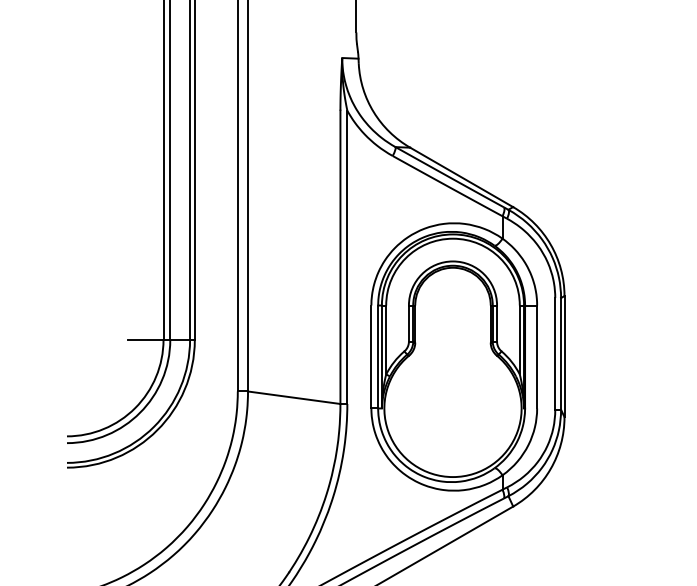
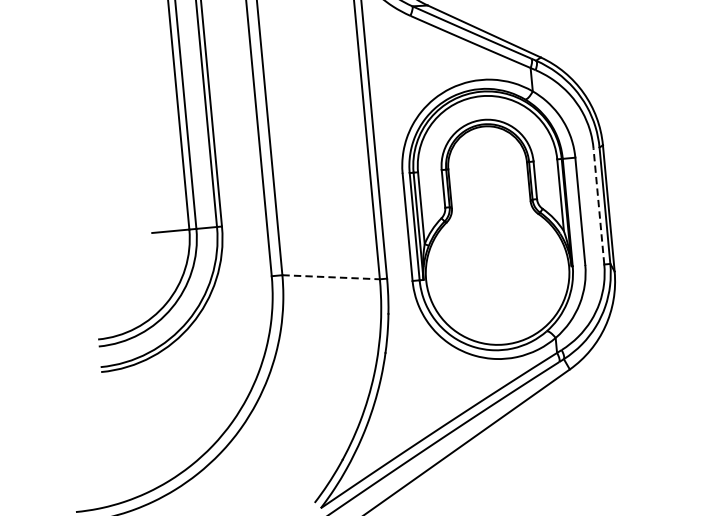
line: (555, 353) -> (599, 205), solid -> dashed
line: (294, 397) -> (331, 276), solid -> dashed

